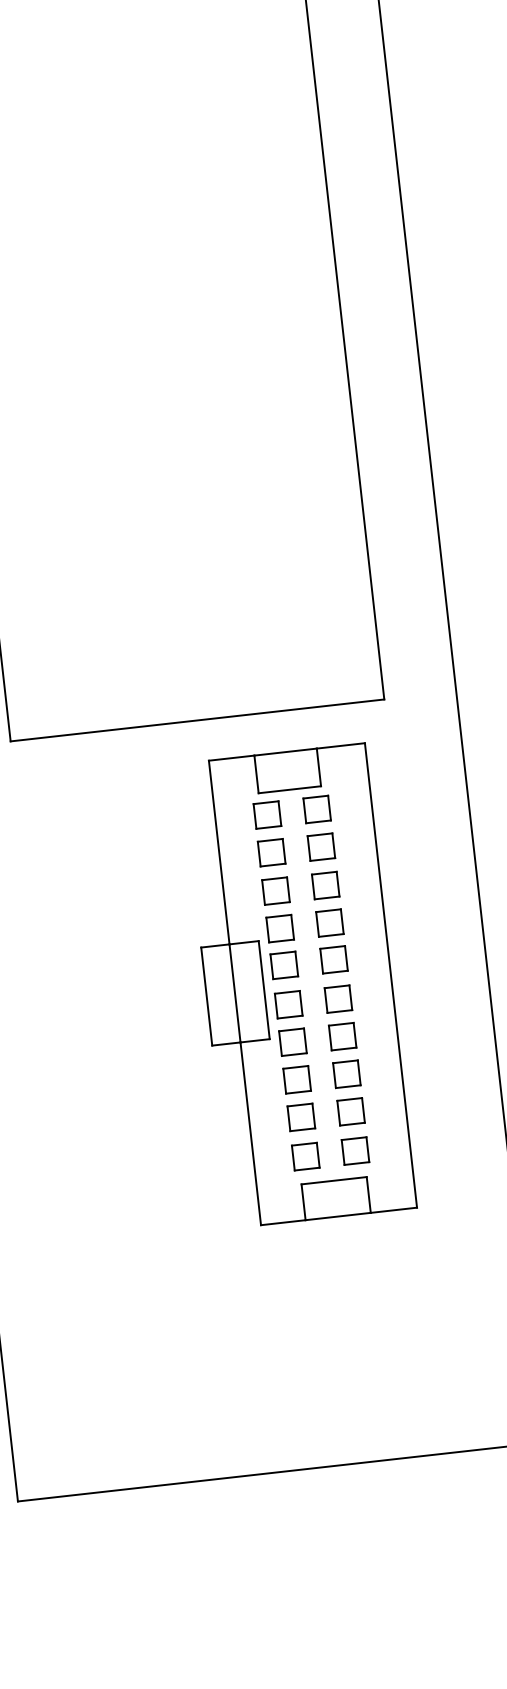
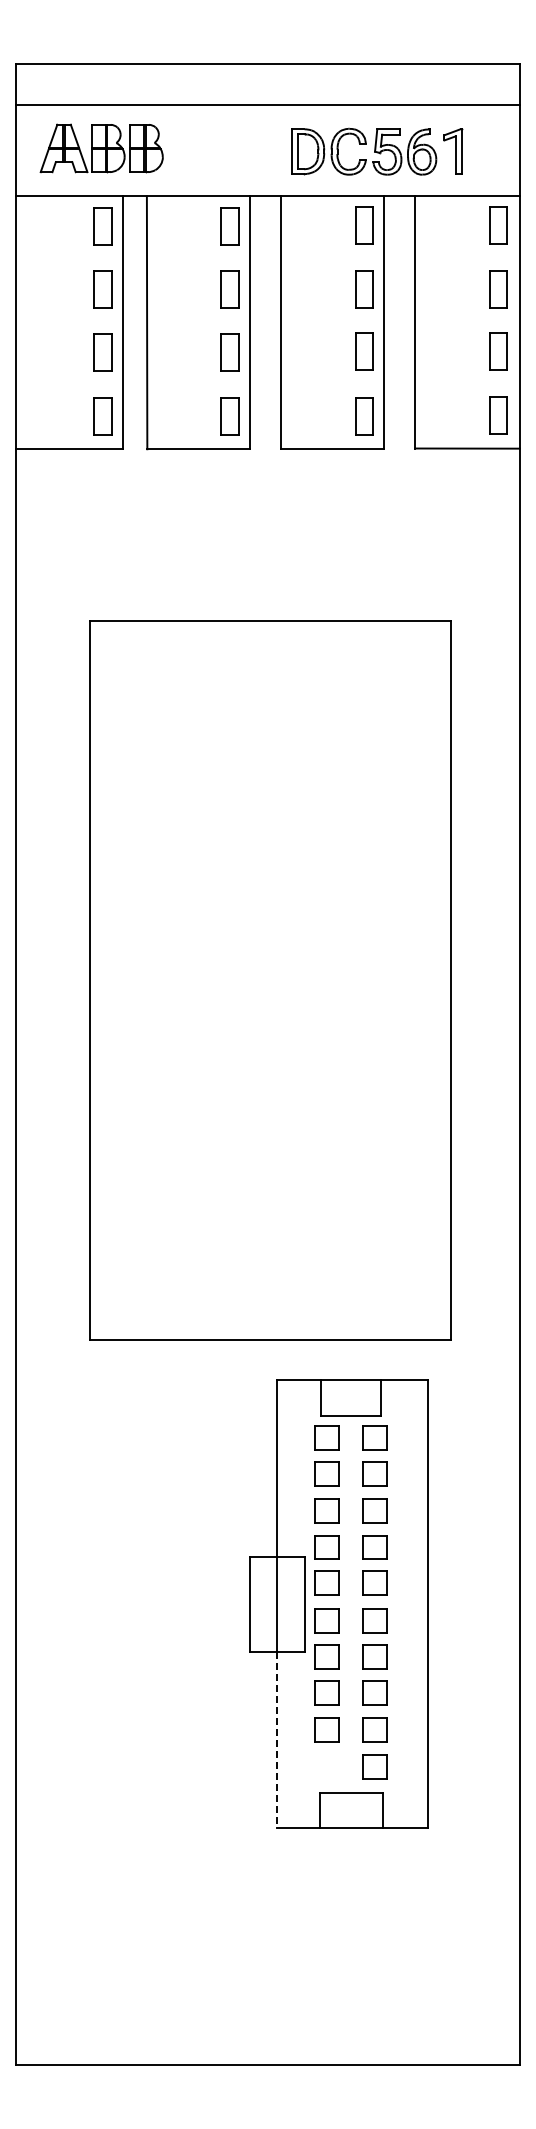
line: (251, 1134) -> (277, 1740), solid -> dashed
part: (305, 1155) -> (326, 1766), removed

